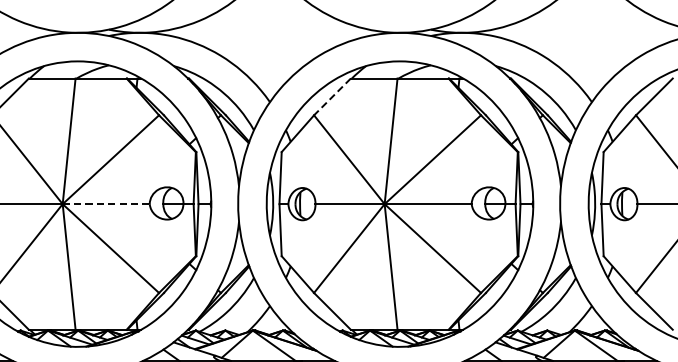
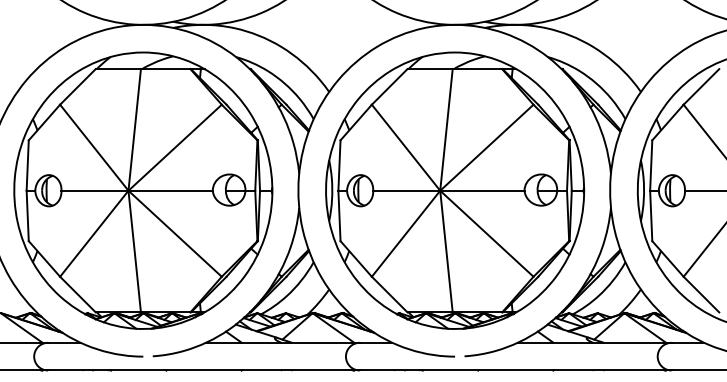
line: (332, 97) -> (389, 87), dashed -> solid
line: (107, 203) -> (171, 190), dashed -> solid

